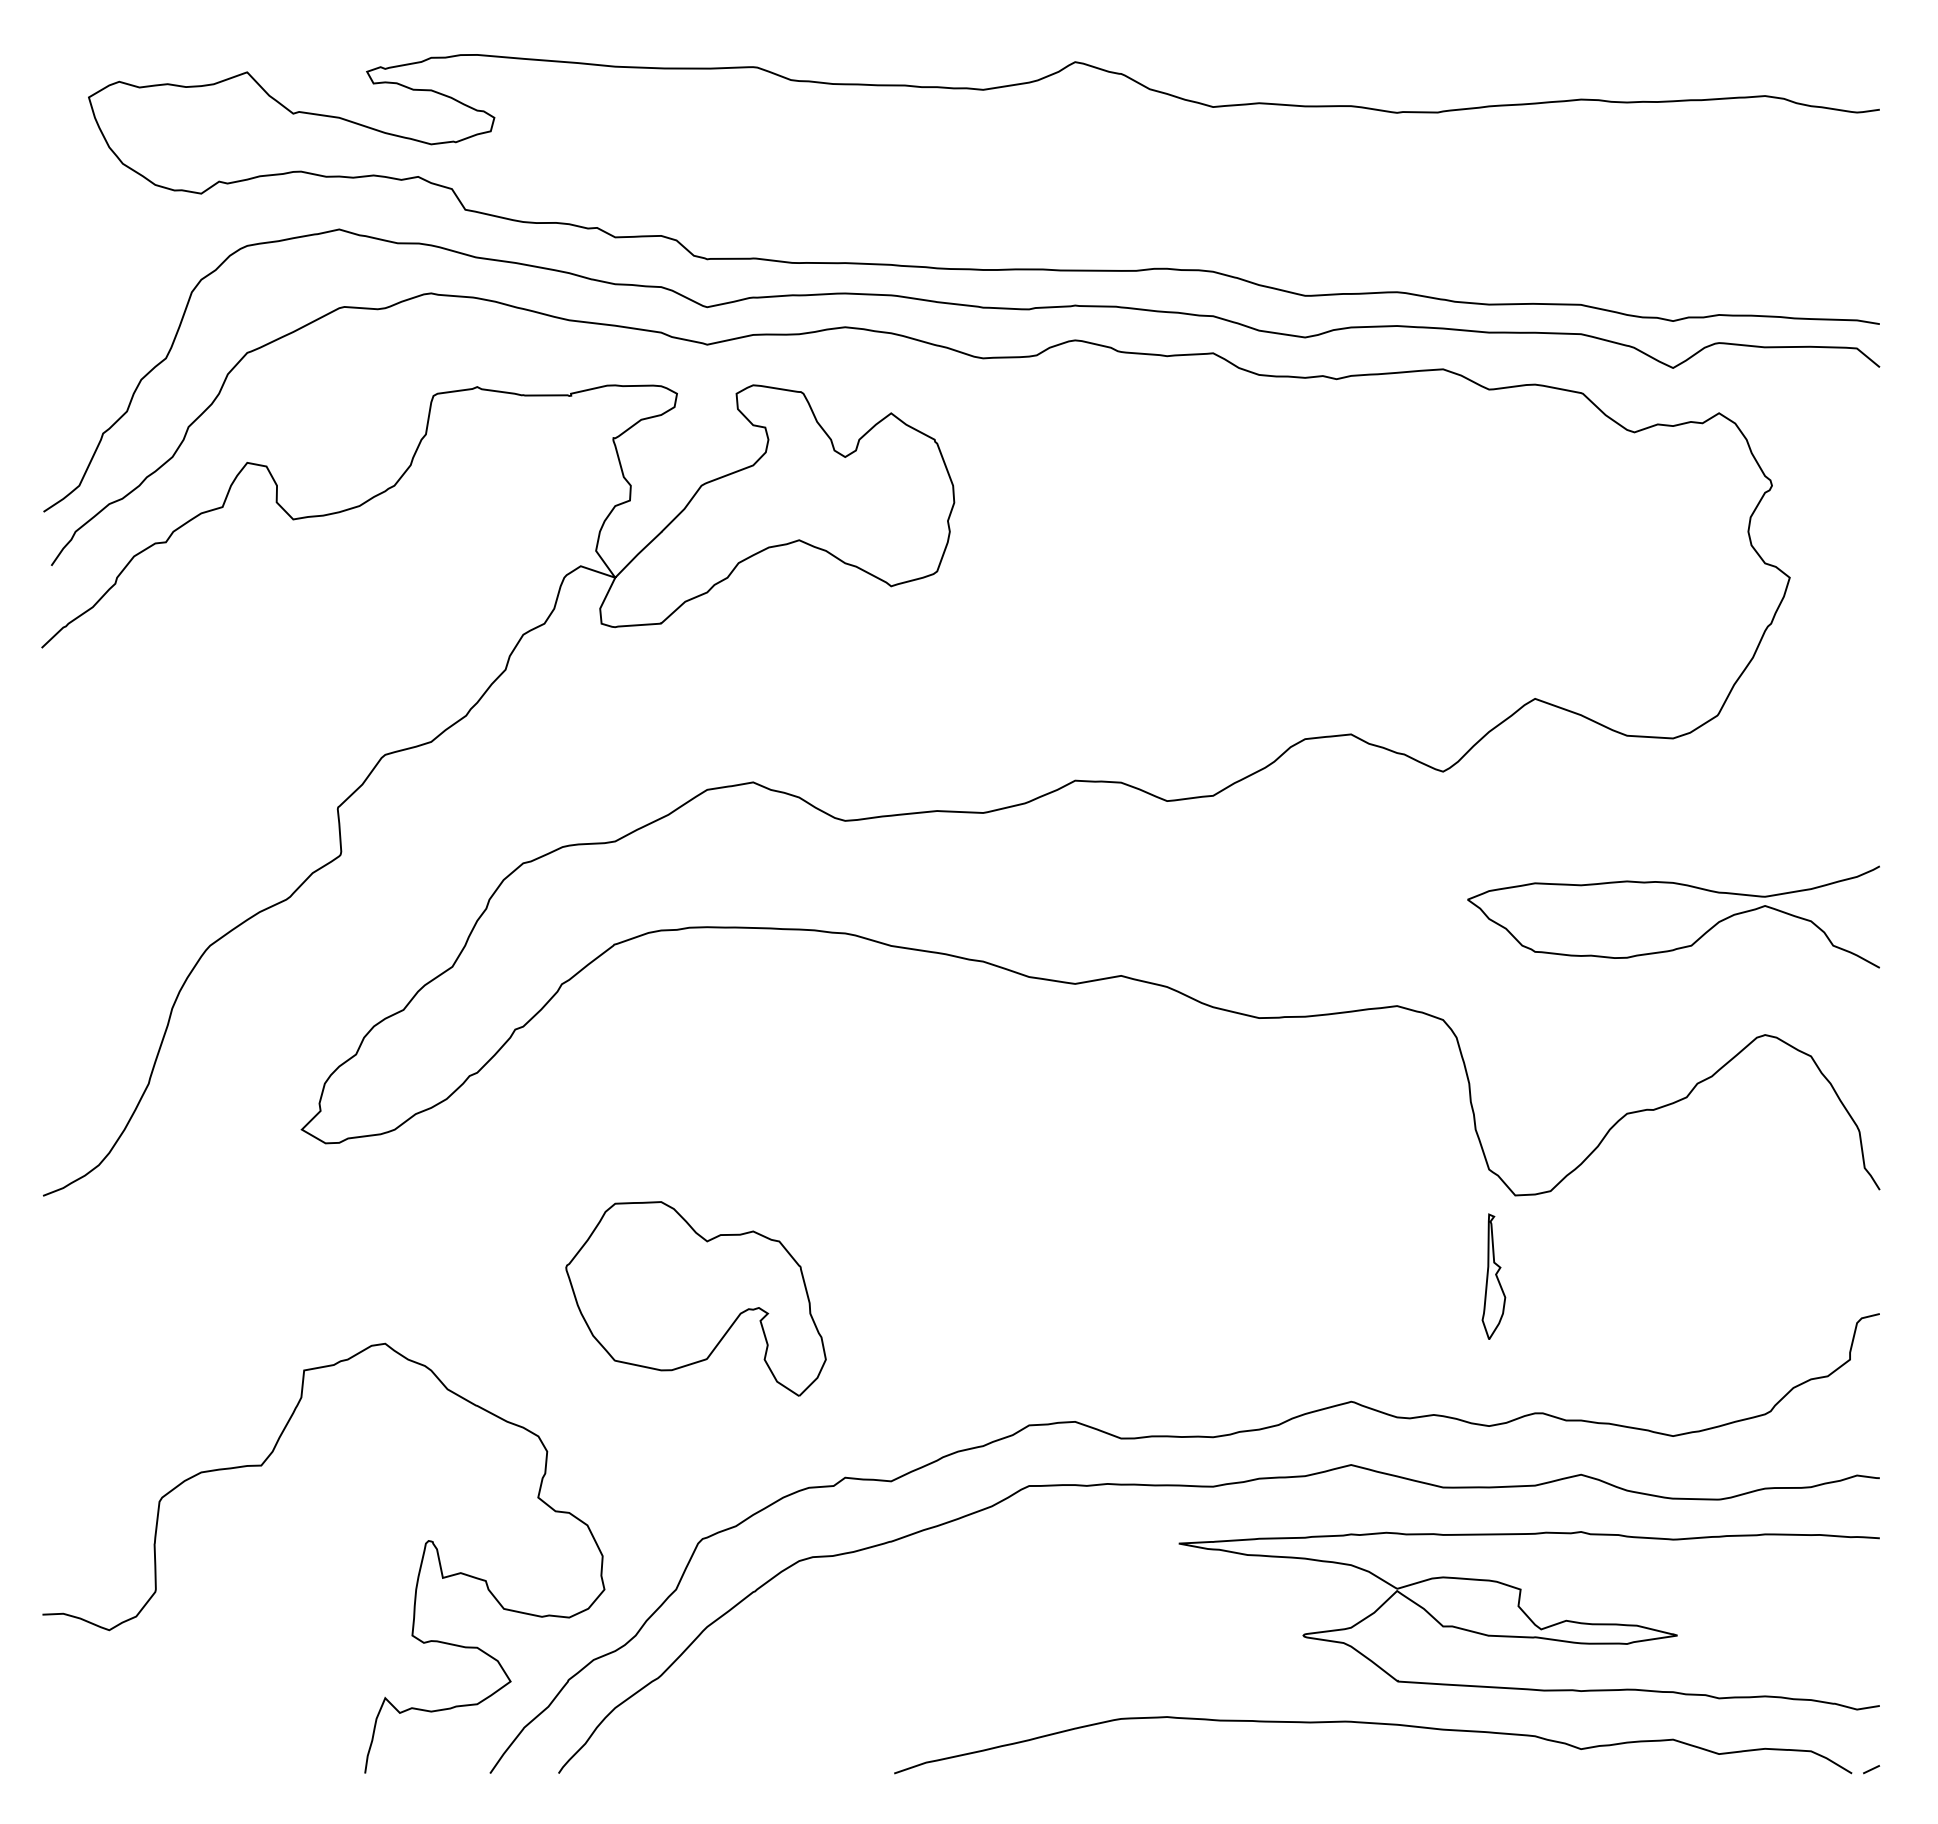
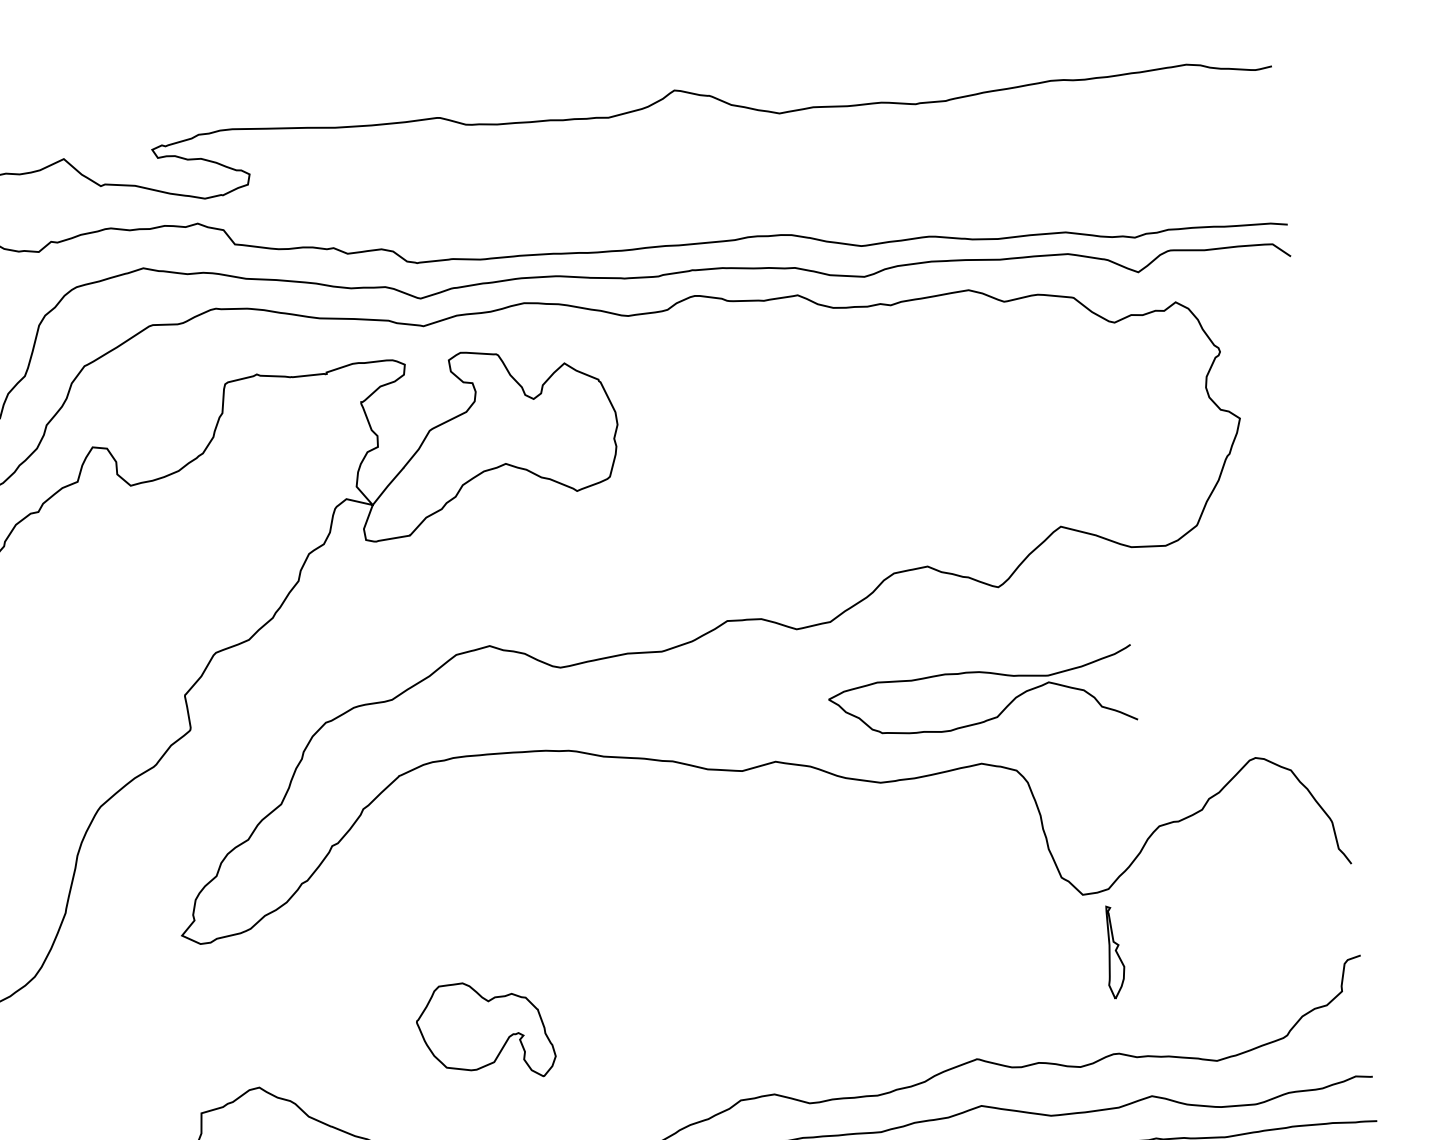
curve: (1677, 947) -> (987, 719), moved
part: (1493, 1276) -> (1114, 952), moved
part: (695, 1298) -> (485, 1031), size x0.7

